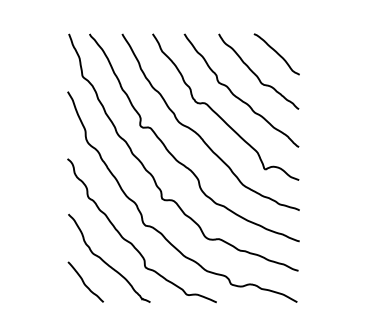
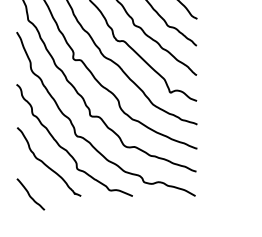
curve: (84, 281) -> (29, 193), moved

